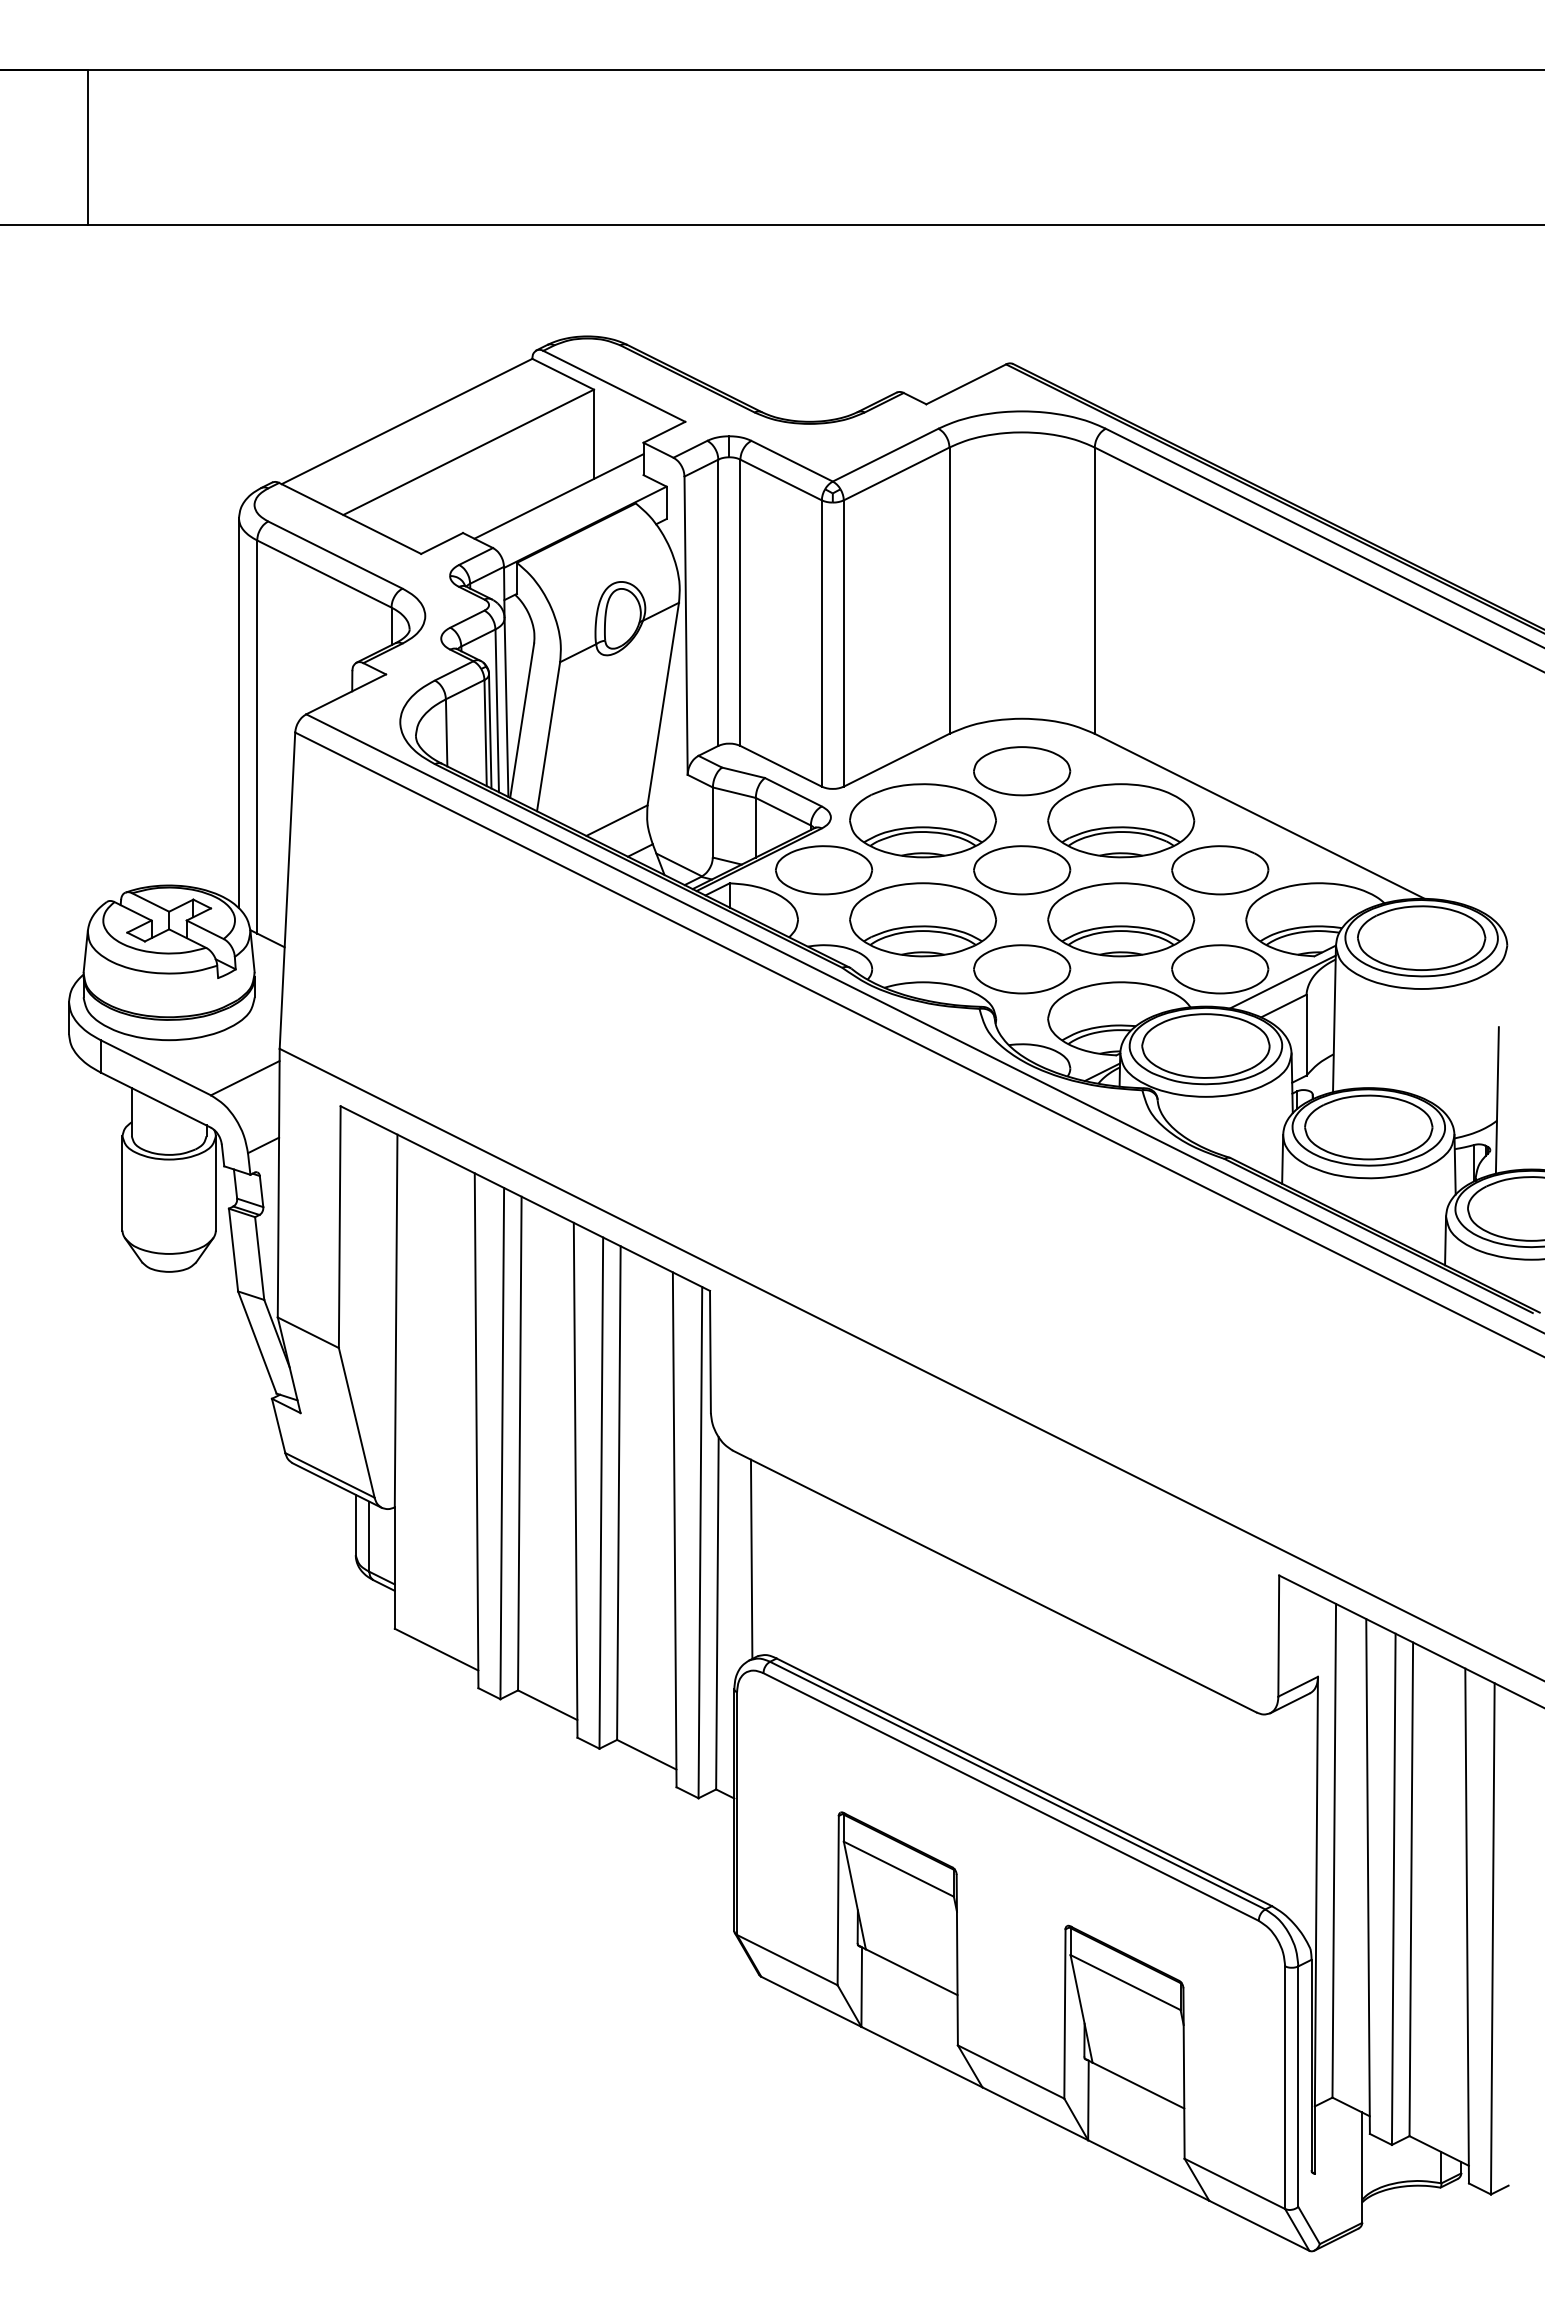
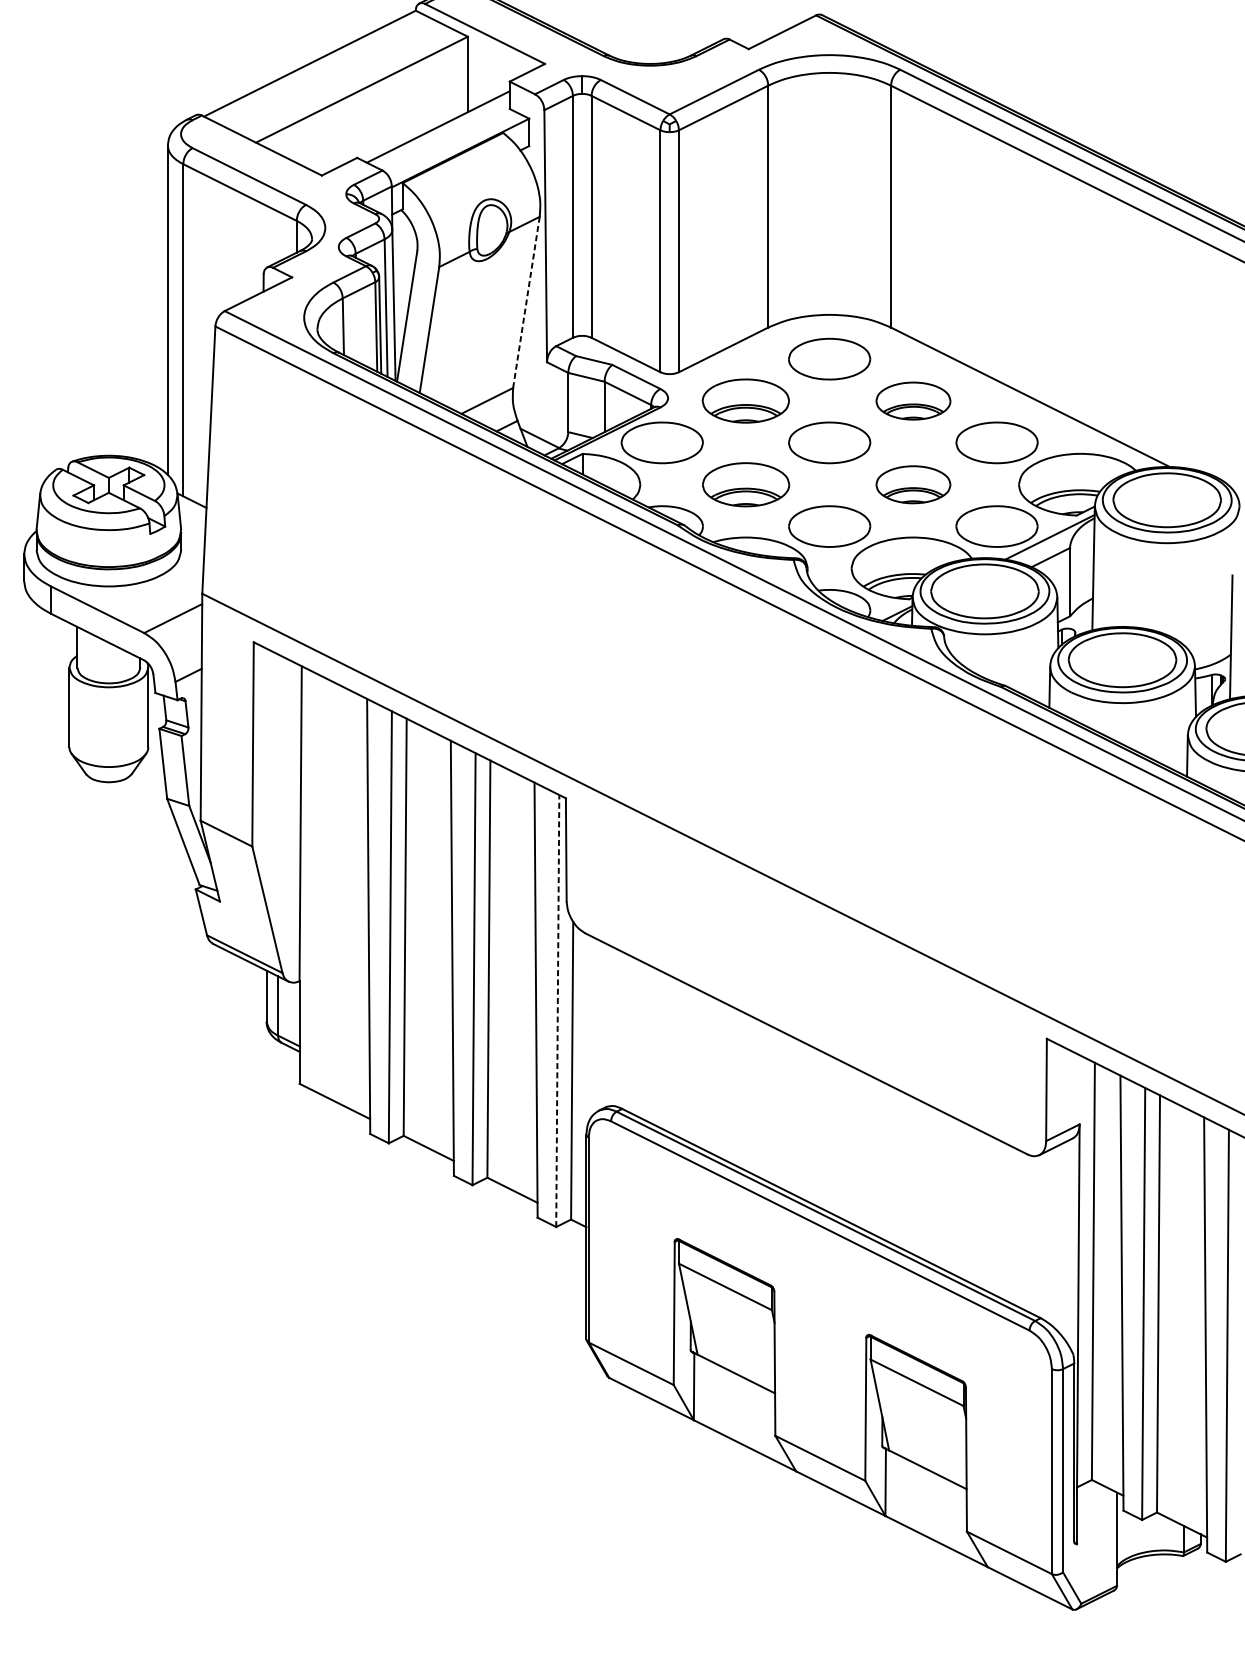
line: (663, 704) -> (526, 302), solid -> dashed
part: (922, 820) -> (745, 400), size x0.7
part: (1121, 820) -> (913, 400), size x0.6
part: (923, 919) -> (746, 484), size x0.7
part: (1121, 919) -> (913, 484), size x0.6
line: (700, 1542) -> (557, 1010), solid -> dashed
line: (751, 1558) -> (600, 1024), removed

